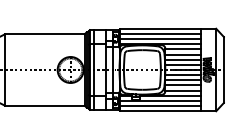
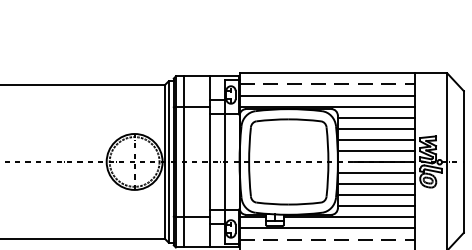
line: (160, 33) -> (327, 83), solid -> dashed
line: (160, 106) -> (327, 240), solid -> dashed

